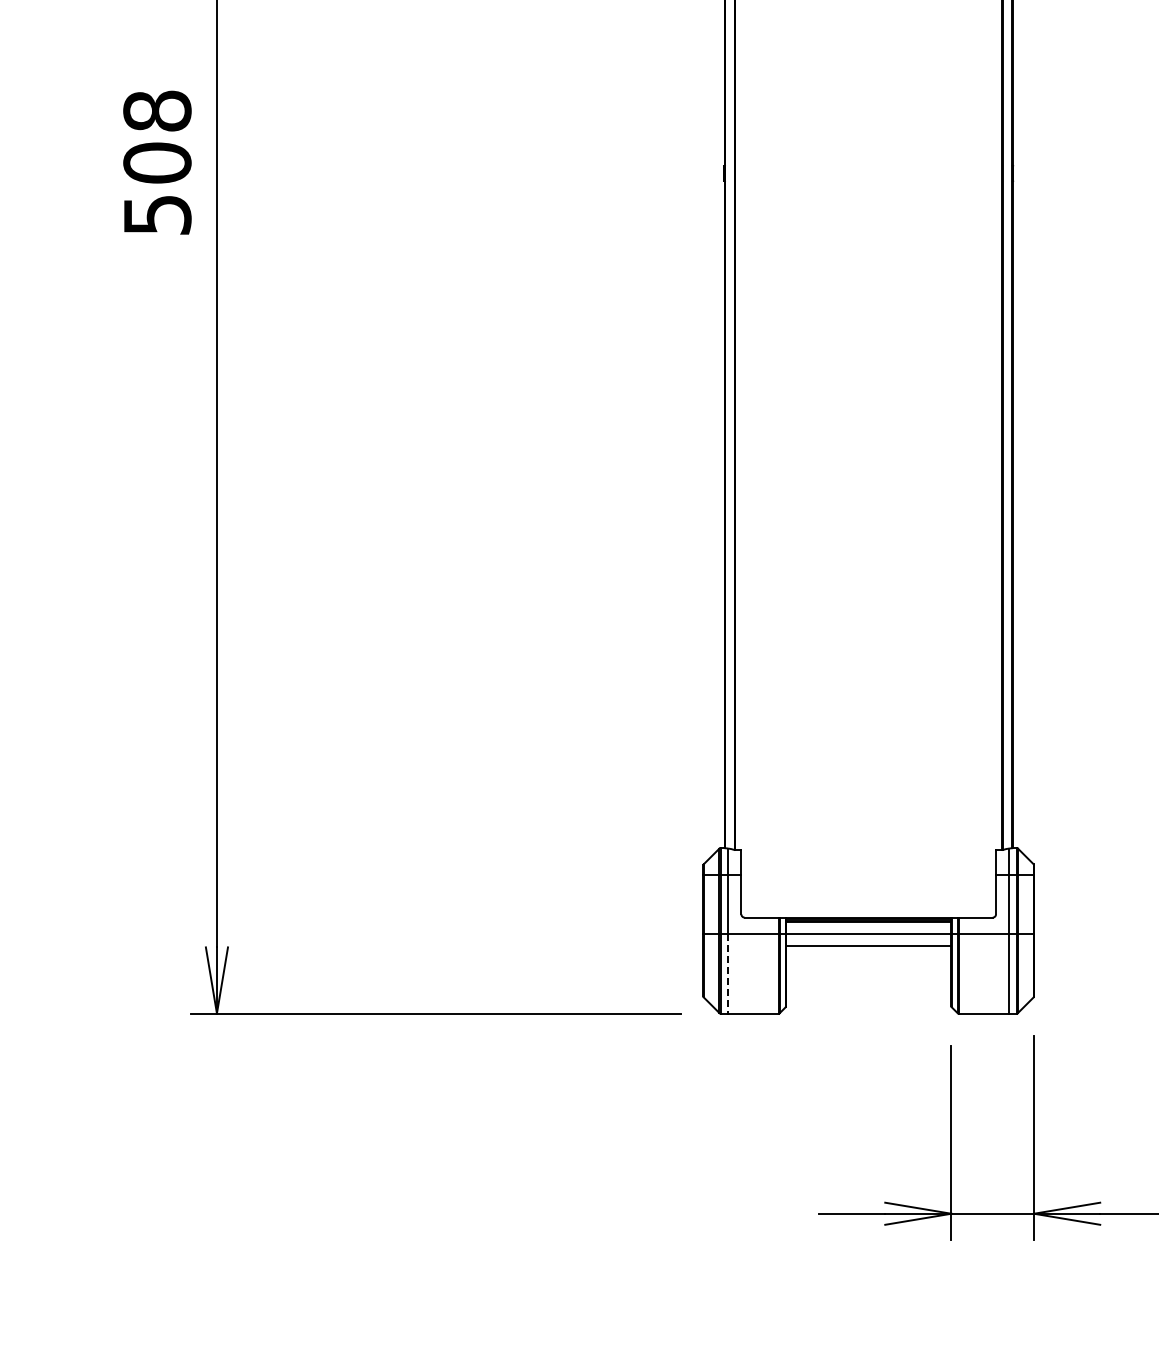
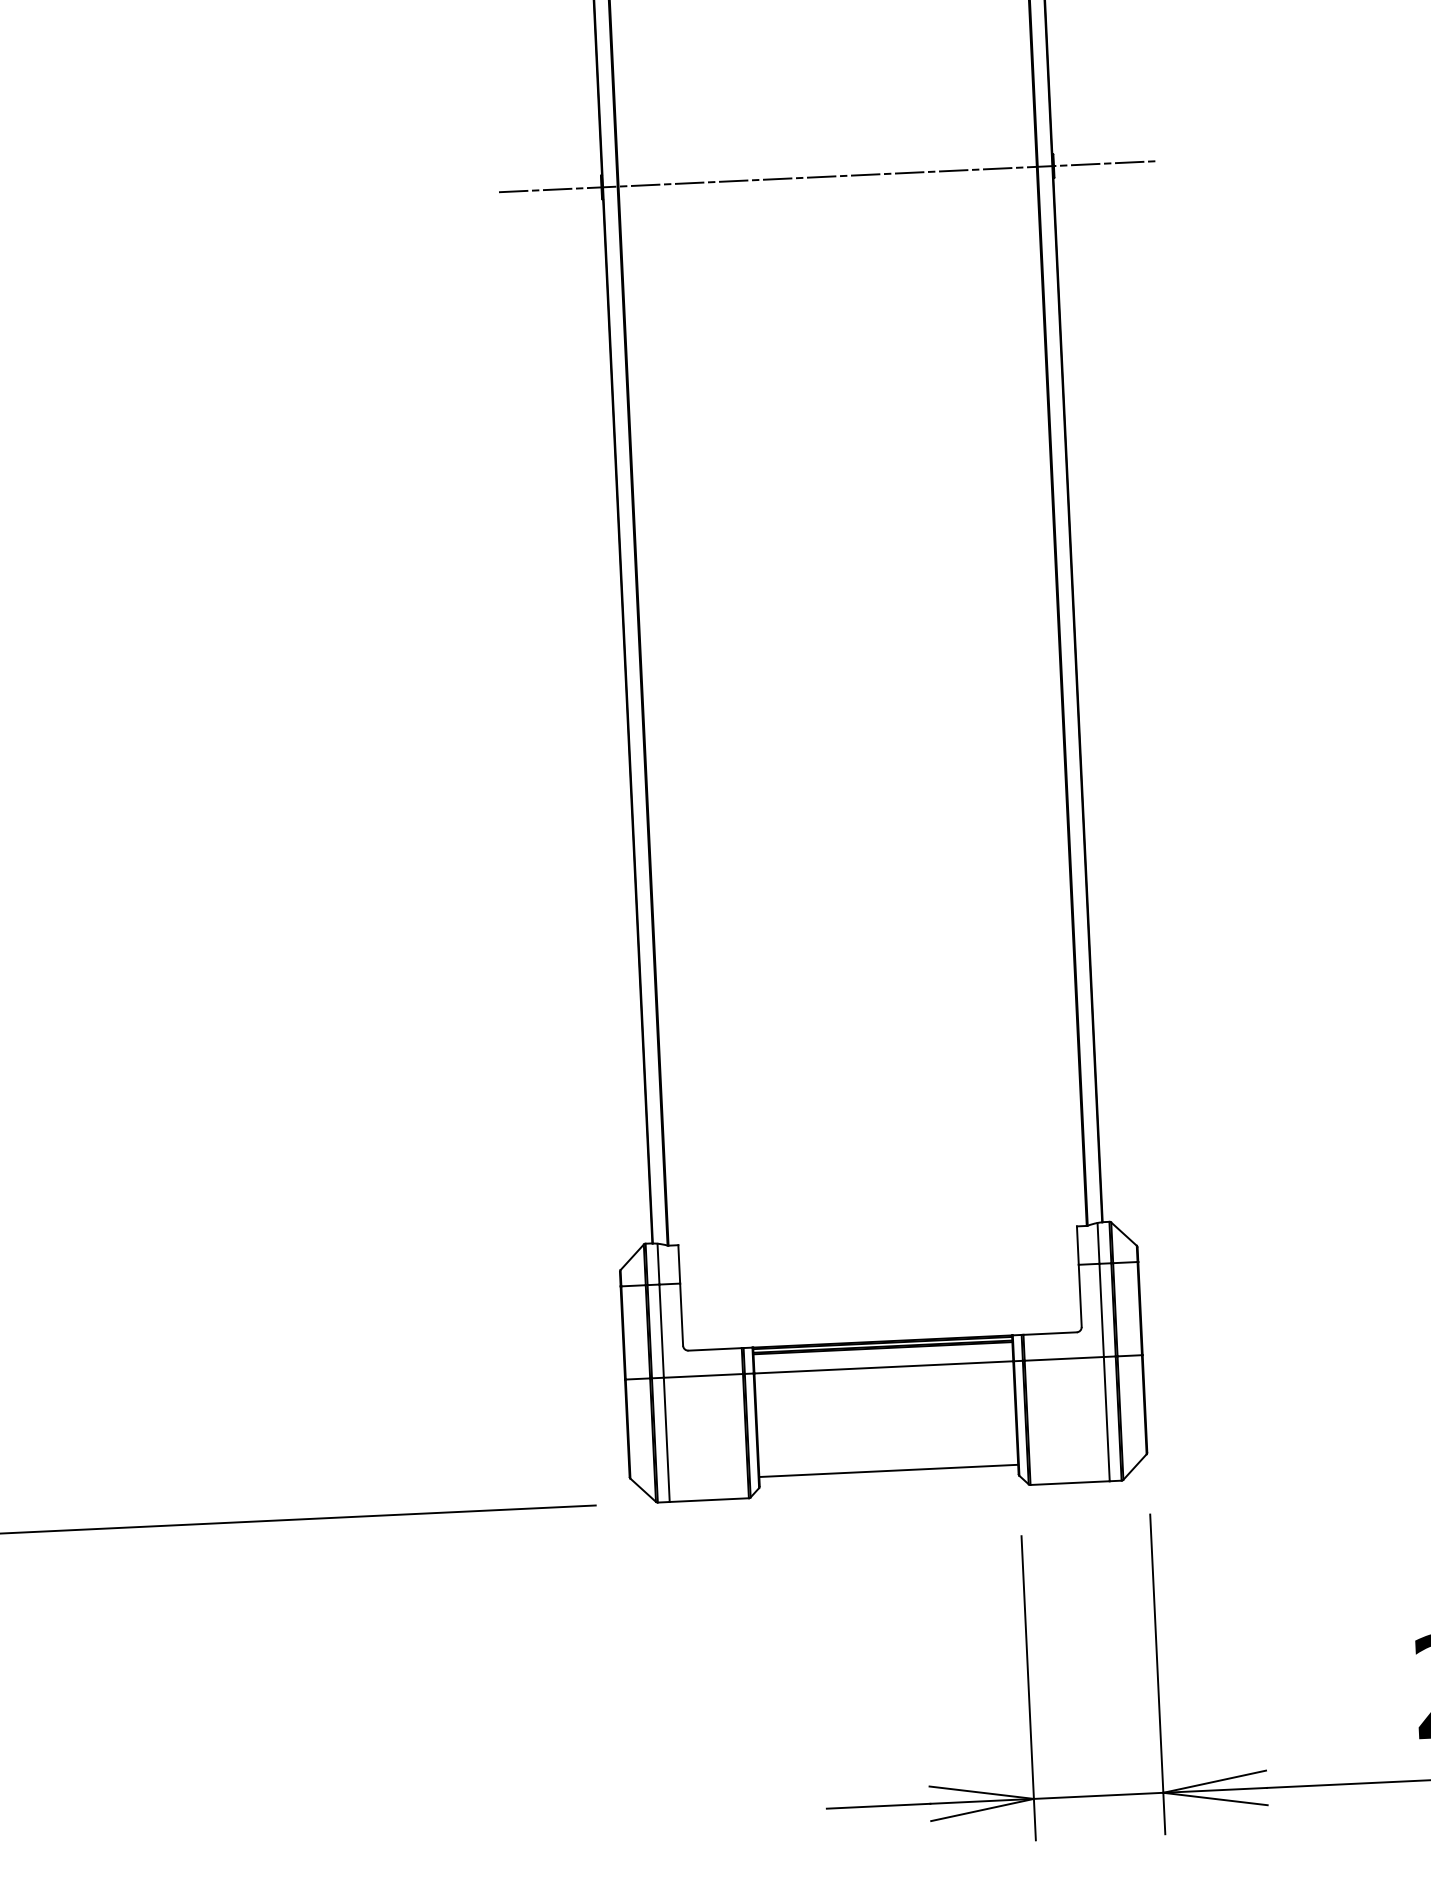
line: (868, 173) -> (827, 176), added
line: (868, 946) -> (888, 1471), moved
line: (728, 973) -> (667, 1439), dashed -> solid

